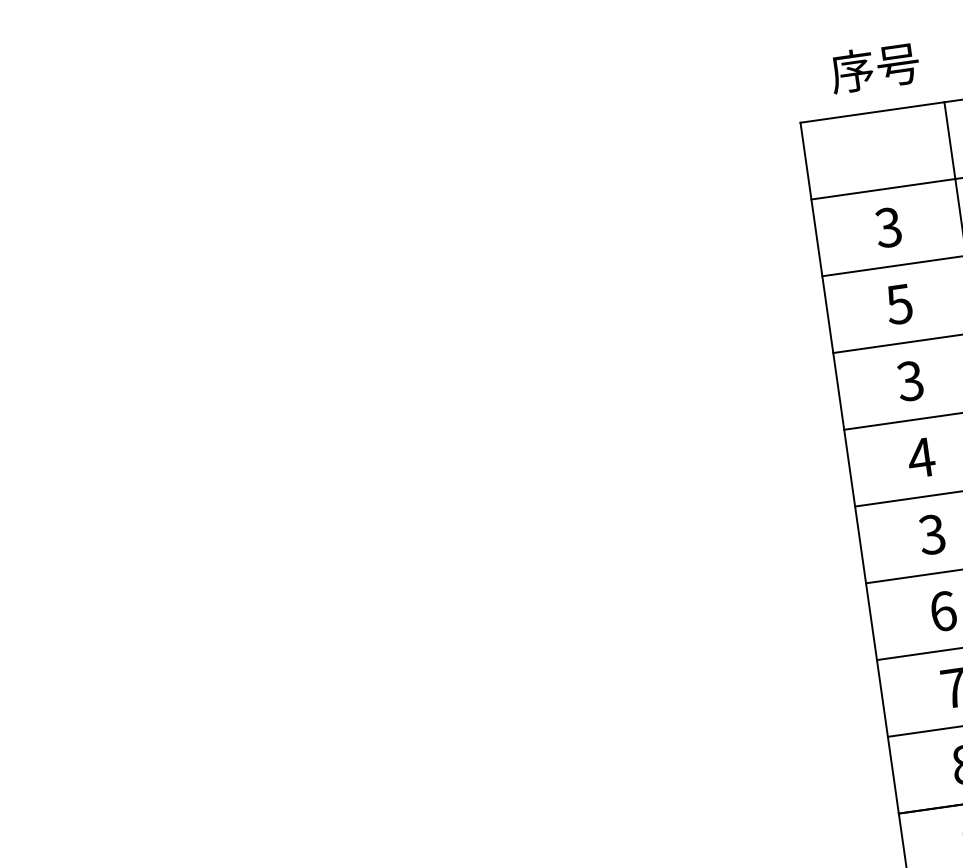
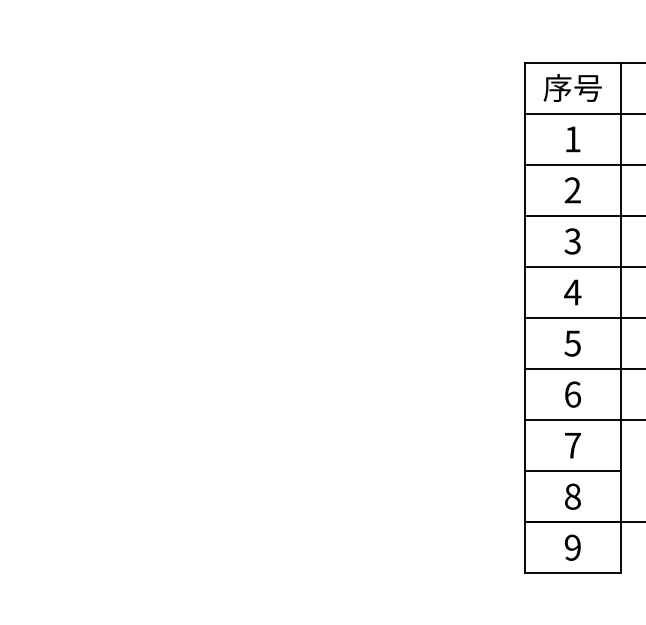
text: (874, 67) -> (572, 87), moved
text: (888, 227) -> (572, 139), 3 -> 1
text: (899, 304) -> (572, 190), 5 -> 2
text: (931, 534) -> (572, 343), 3 -> 5

